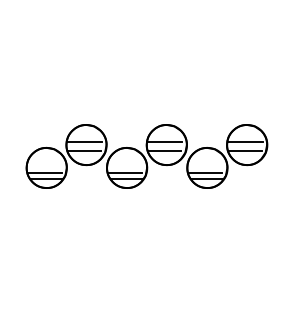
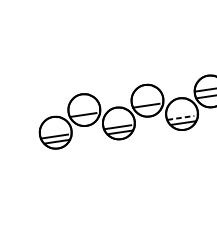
line: (84, 142) -> (82, 108), removed
line: (164, 142) -> (145, 99), removed
line: (205, 172) -> (181, 117), solid -> dashed

